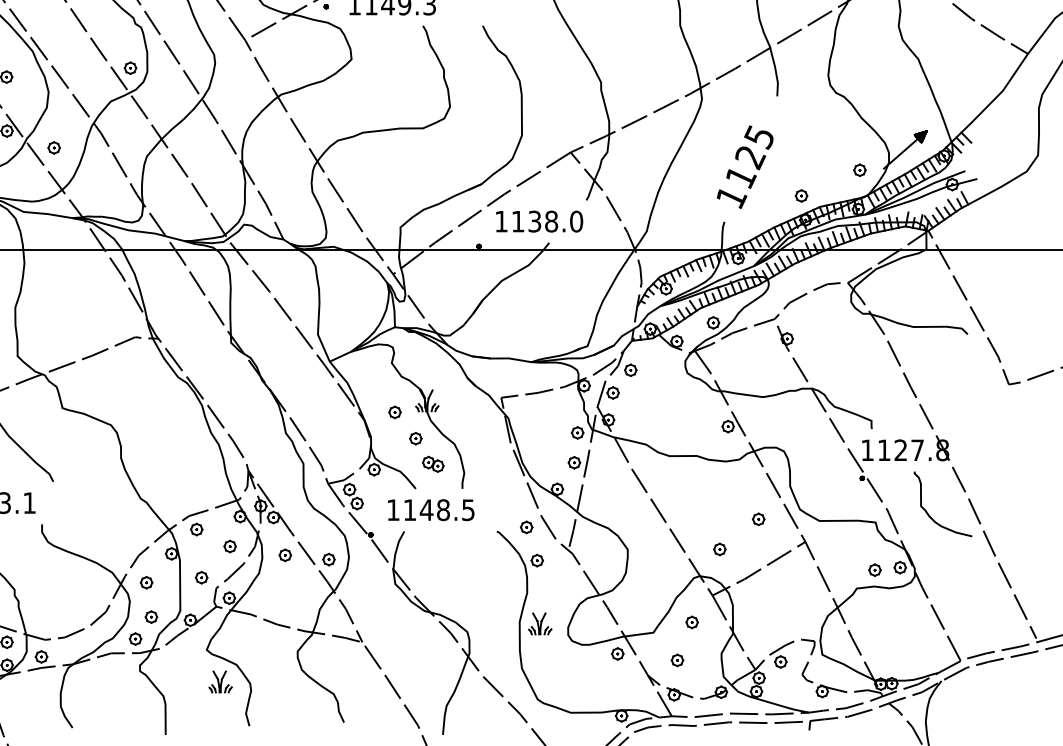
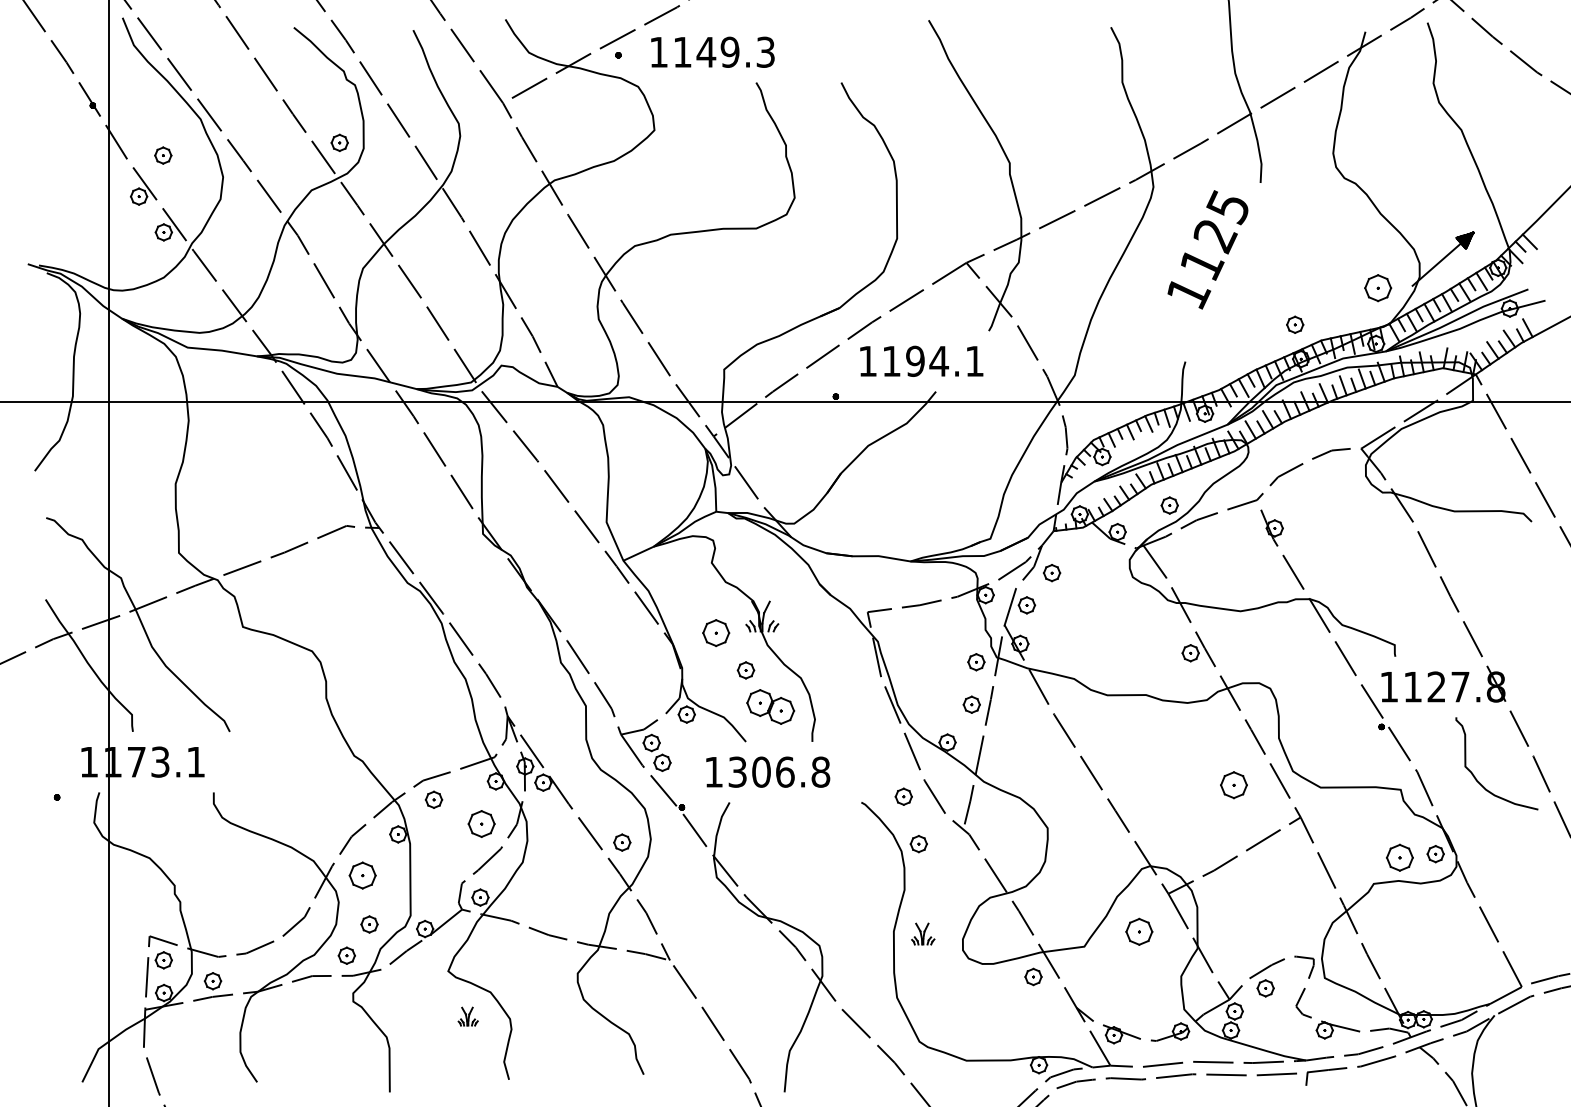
part: (53, 147) -> (230, 256), removed
text: (744, 166) -> (1207, 249), moved
part: (860, 170) -> (1378, 288), size x1.6
text: (555, 221) -> (945, 360), 1138.0 -> 1194.1
part: (395, 412) -> (716, 632), size x1.6
part: (433, 464) -> (770, 706), size x1.6
text: (439, 509) -> (779, 771), 1148.5 -> 1306.8
part: (758, 519) -> (1234, 785), size x1.6
part: (230, 546) -> (481, 823), size x1.6
part: (719, 549) -> (1178, 828), removed
part: (285, 555) -> (560, 836), removed
part: (874, 570) -> (1399, 857), size x1.6
part: (201, 577) -> (440, 868), removed
part: (146, 582) -> (362, 875), size x1.6
part: (692, 622) -> (1139, 932), size x1.6
part: (540, 623) -> (923, 933), size x0.7
part: (677, 660) -> (1118, 986), removed
part: (220, 681) -> (468, 1016), size x0.6

